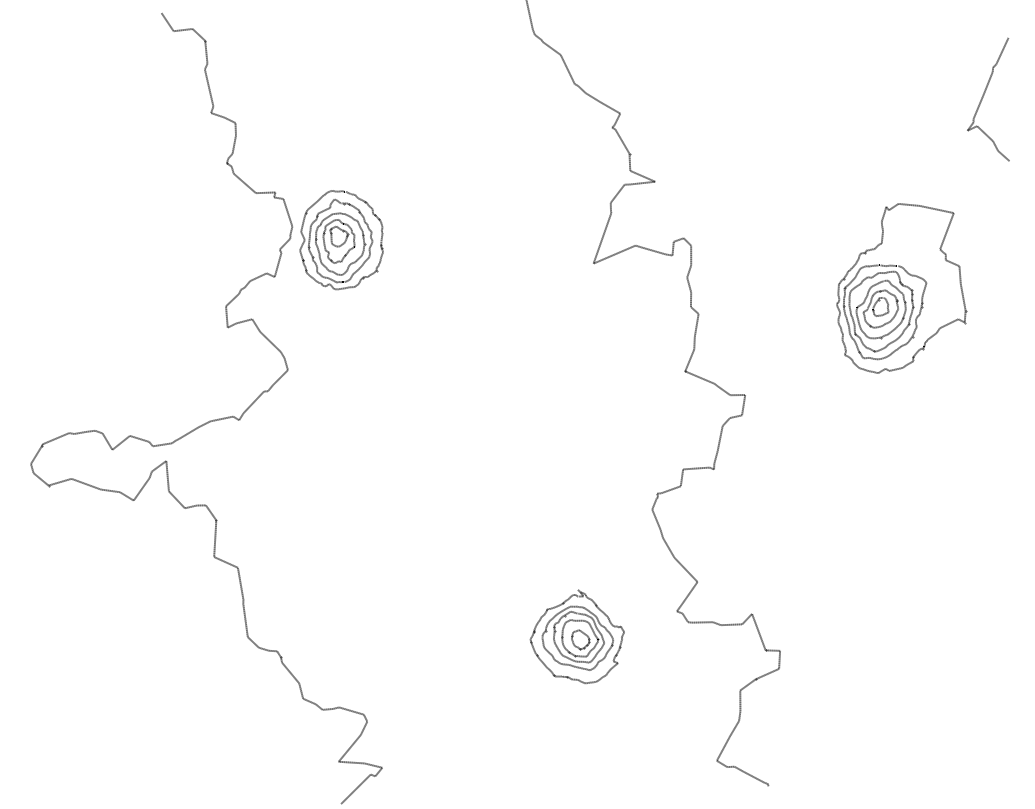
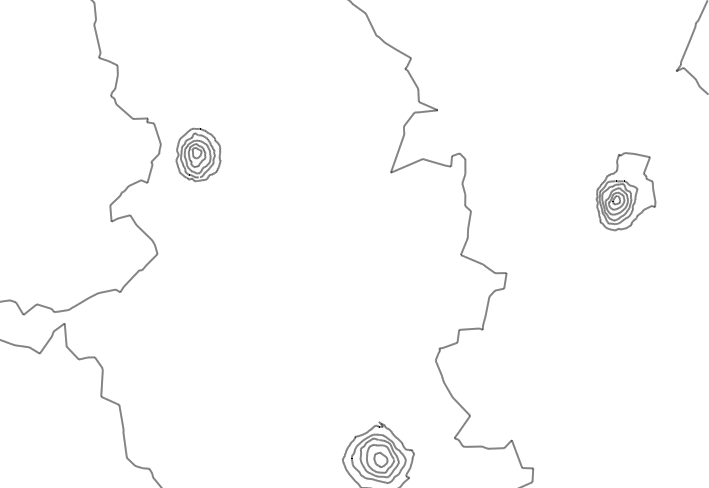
part: (341, 240) -> (198, 155), size x0.7
part: (901, 288) -> (625, 191), size x0.6

